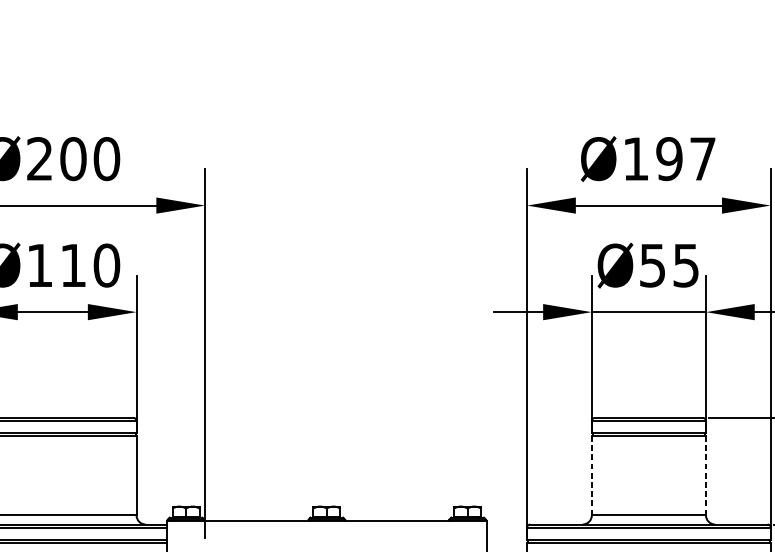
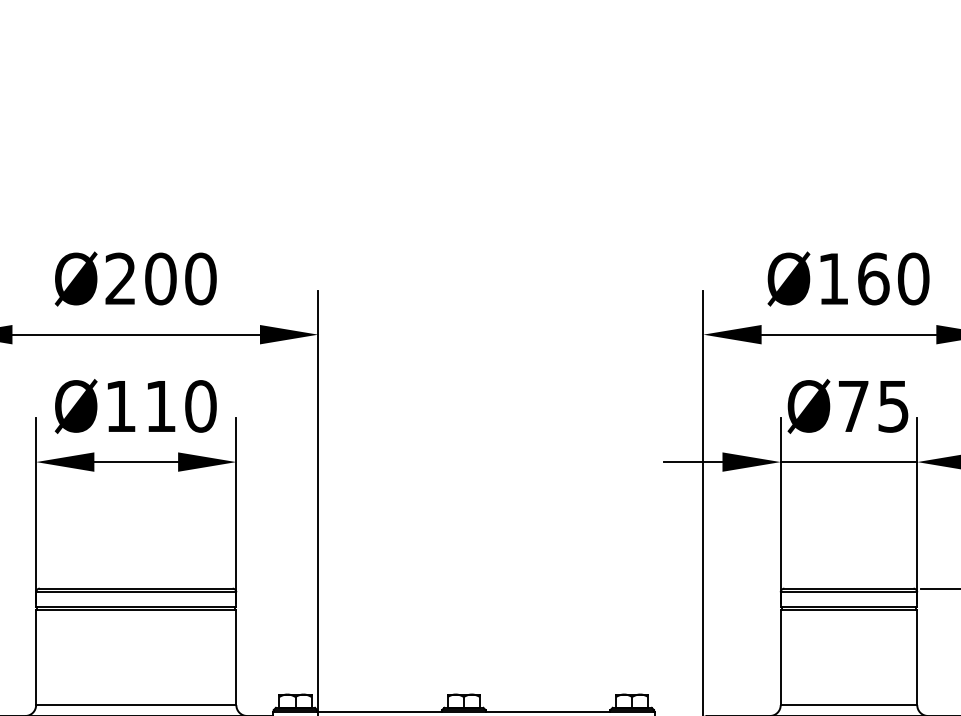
text: (686, 158) -> (893, 278), Ø197 -> Ø160
text: (652, 265) -> (853, 406), Ø55 -> Ø75
line: (591, 475) -> (780, 657), dashed -> solid
line: (706, 475) -> (917, 657), dashed -> solid

